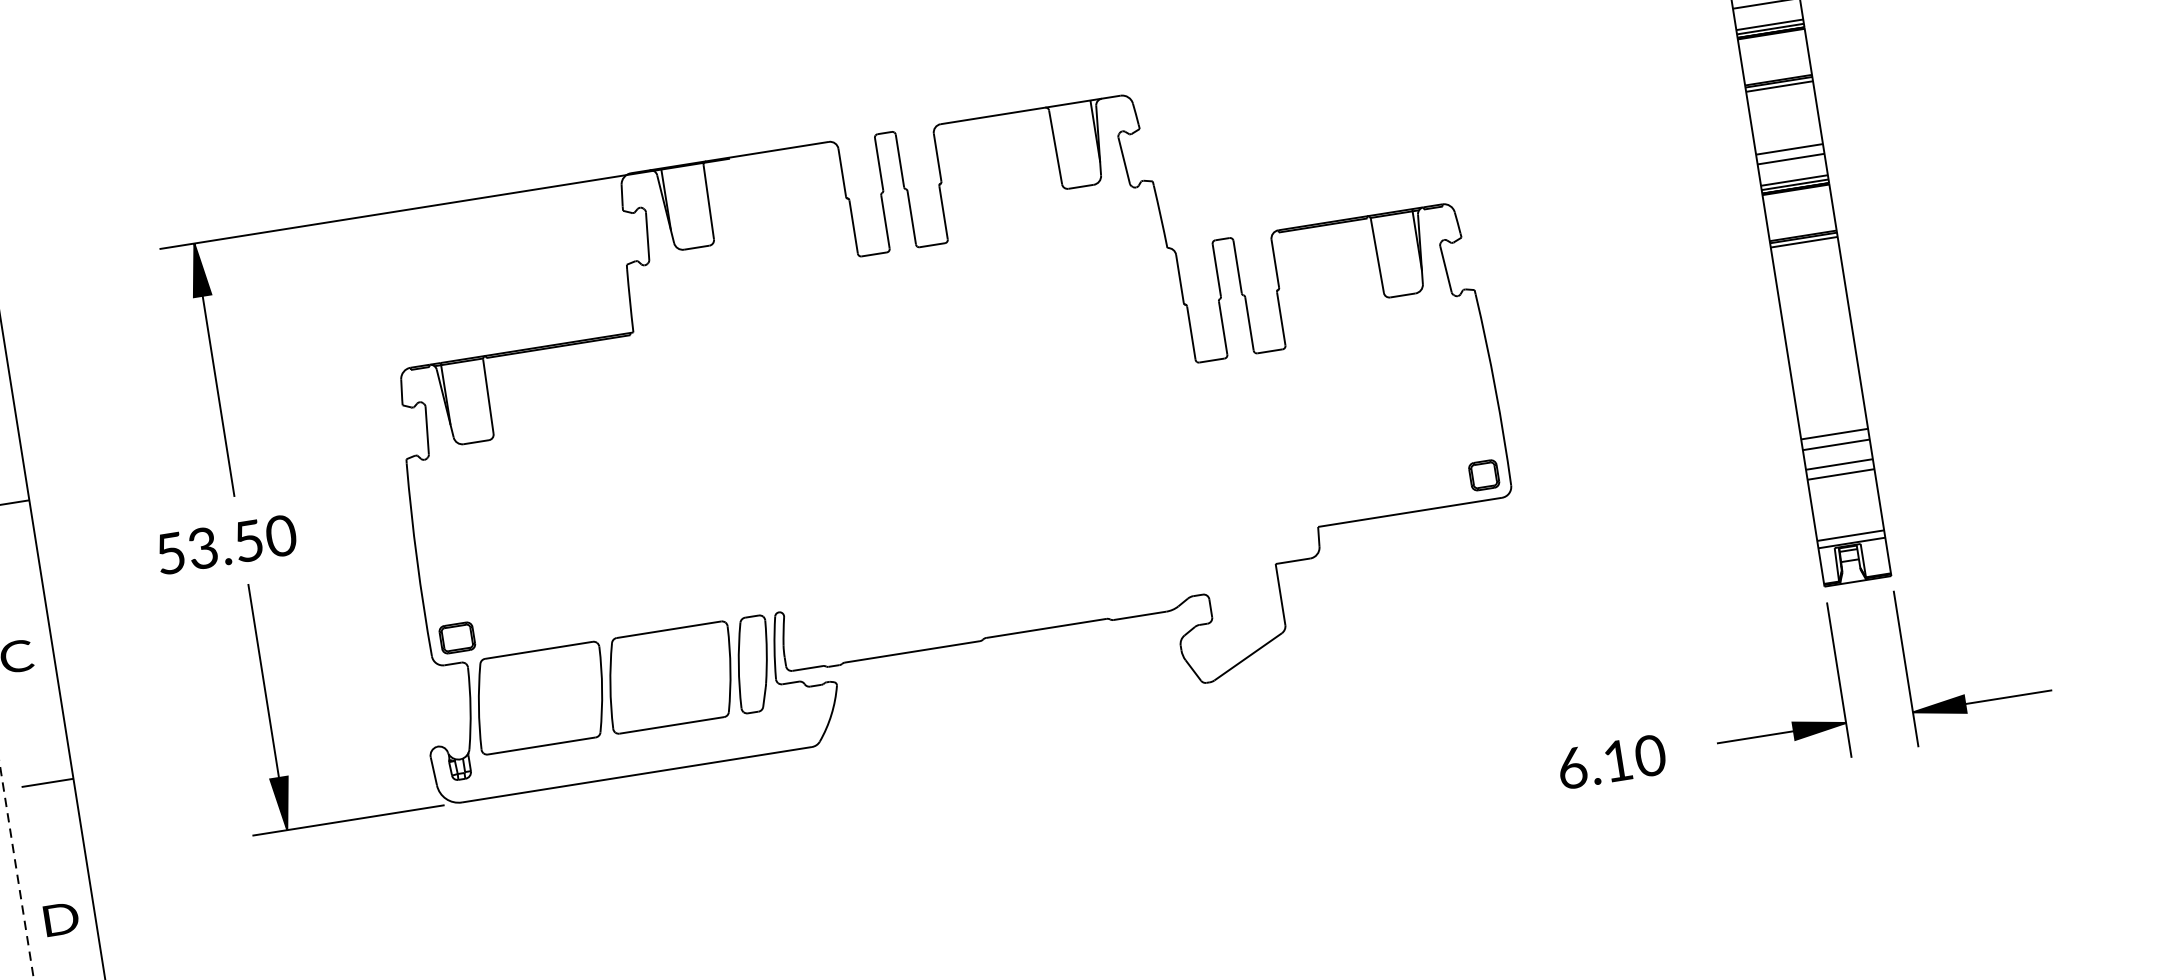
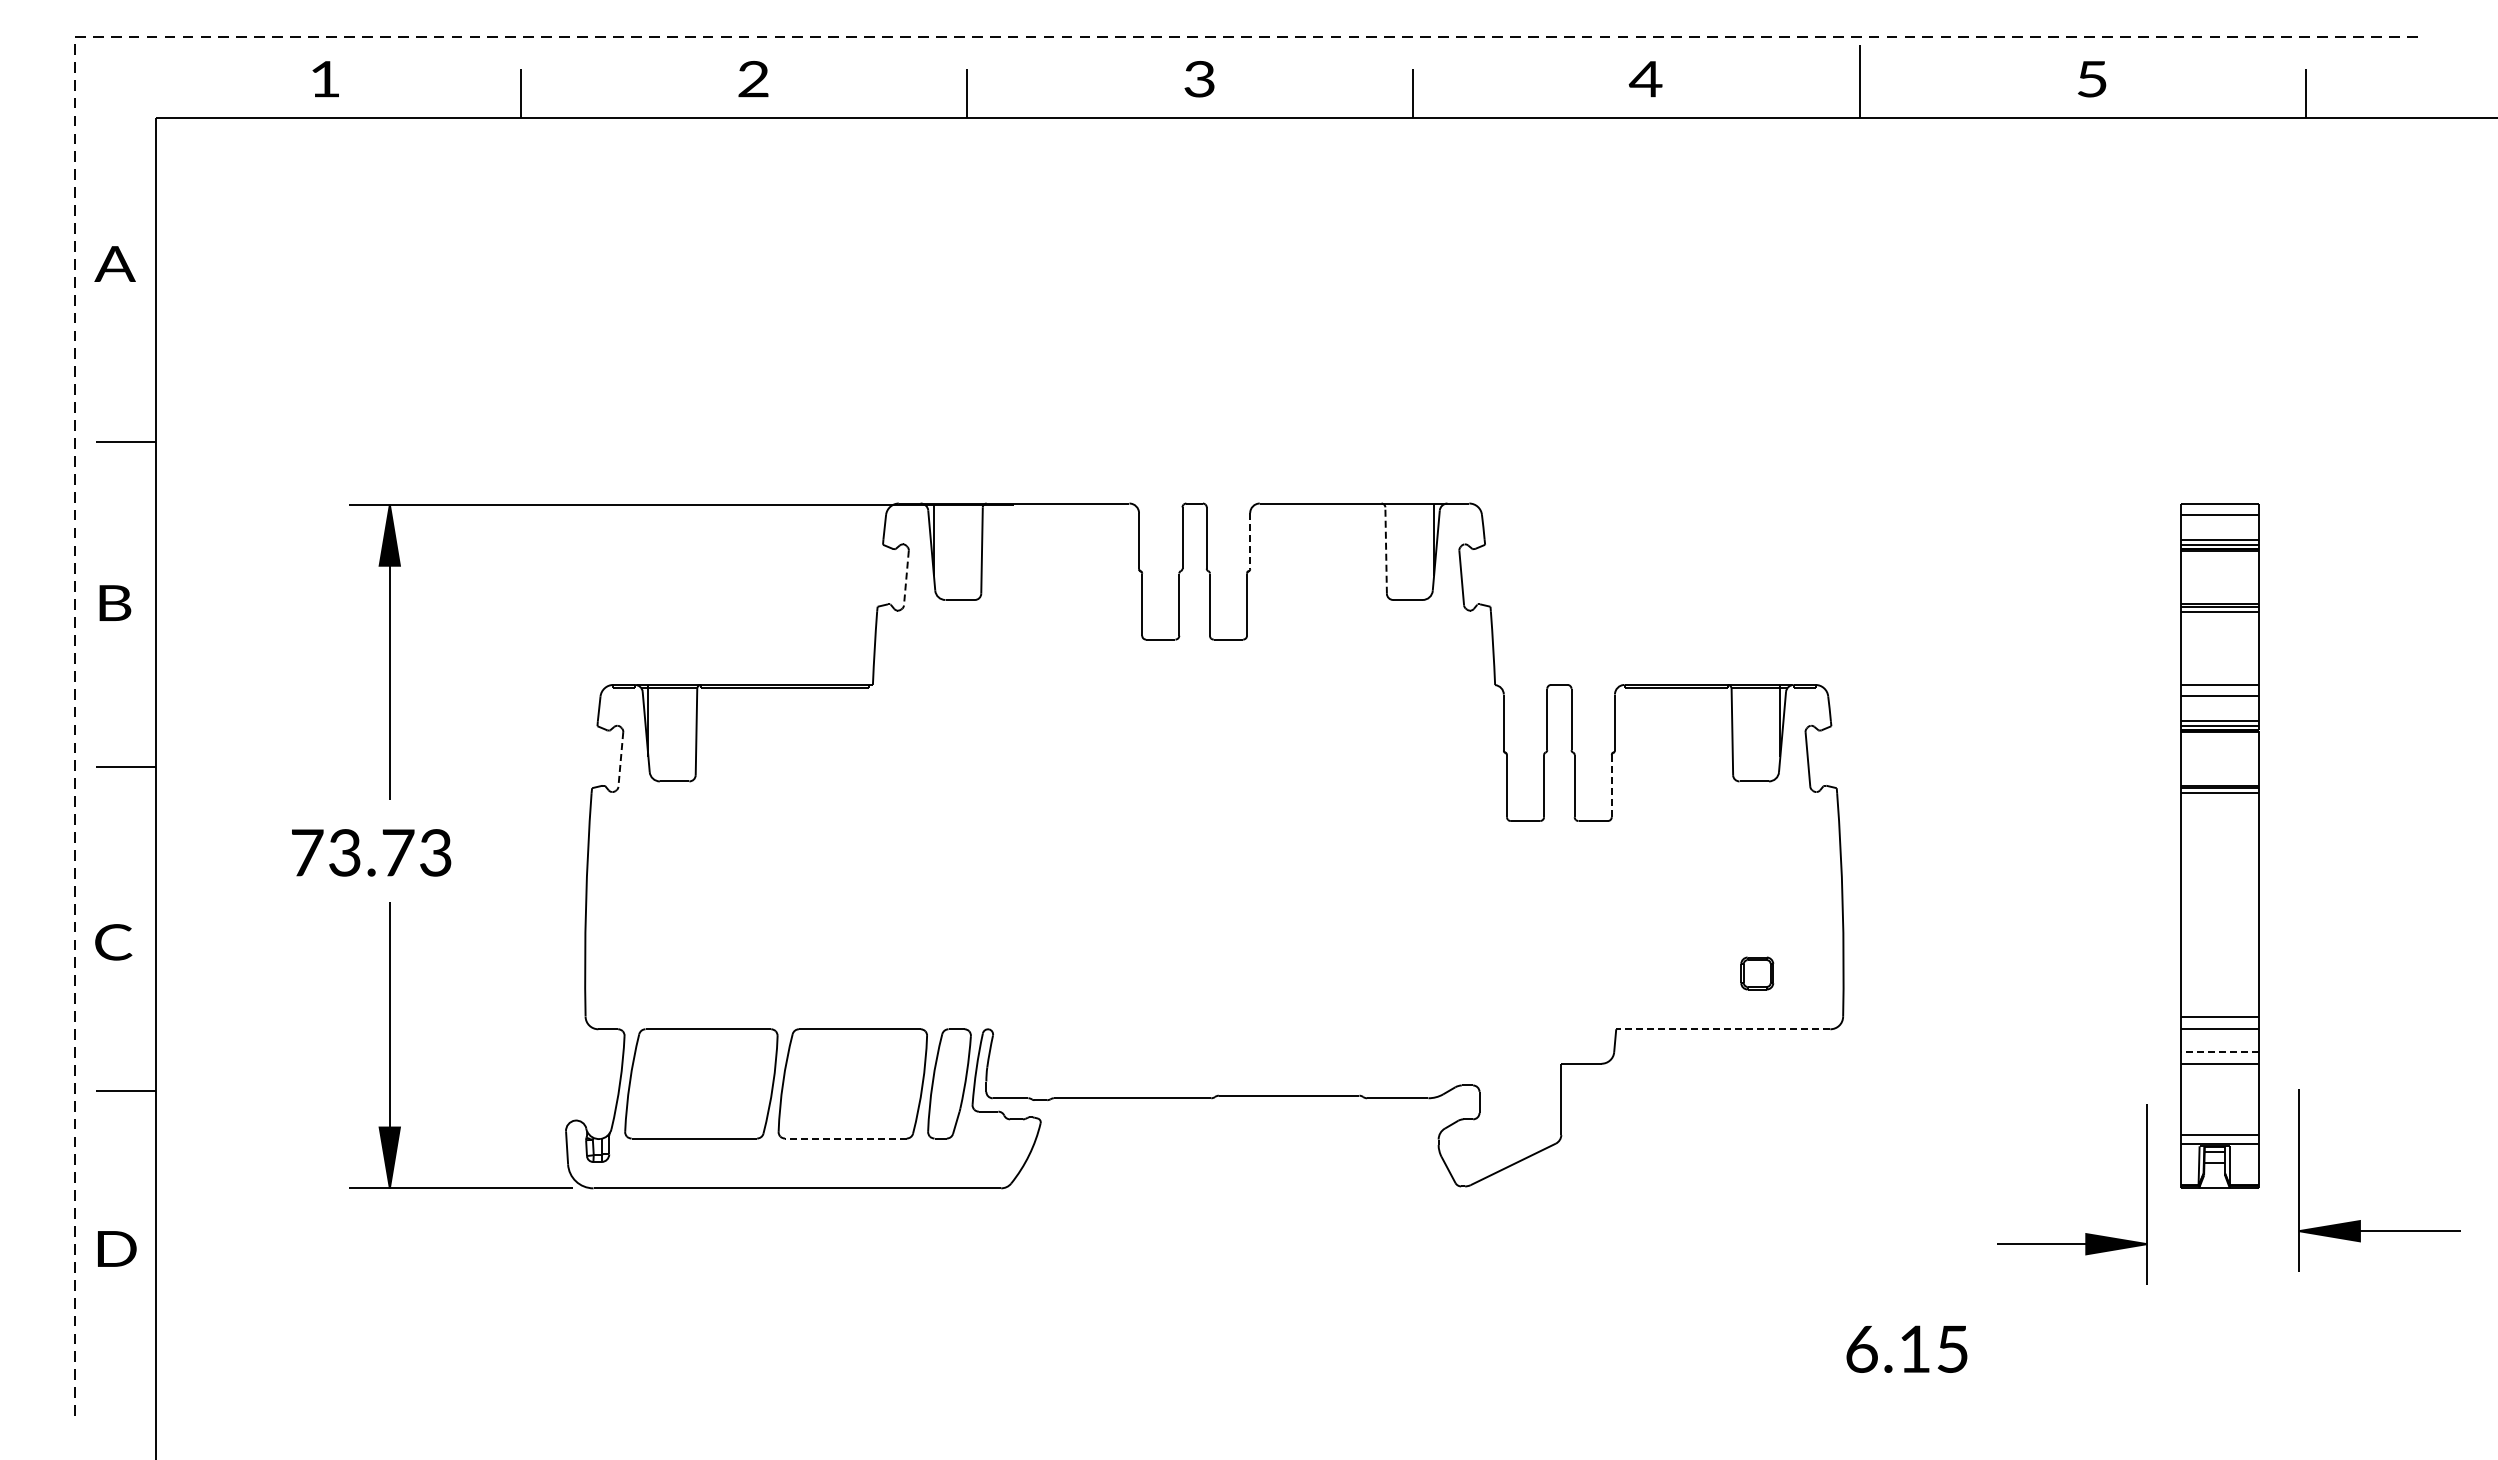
line: (1055, 147) -> (1386, 550), solid -> dashed
line: (937, 158) -> (1250, 541), solid -> dashed
line: (647, 236) -> (906, 578), solid -> dashed
line: (1281, 319) -> (1611, 786), solid -> dashed
line: (426, 430) -> (620, 759), solid -> dashed
line: (1839, 464) -> (2220, 1052), solid -> dashed
part: (1484, 475) -> (1757, 973), moved
line: (1409, 512) -> (1722, 1029), solid -> dashed
text: (226, 544) -> (372, 852), 53.50 -> 73.73
part: (457, 637) -> (617, 1000), removed
part: (1964, 694) -> (2360, 1220), moved
part: (1791, 722) -> (2085, 1233), moved
line: (671, 725) -> (845, 1138), solid -> dashed
text: (1650, 755) -> (1952, 1348), 6.10 -> 6.15

